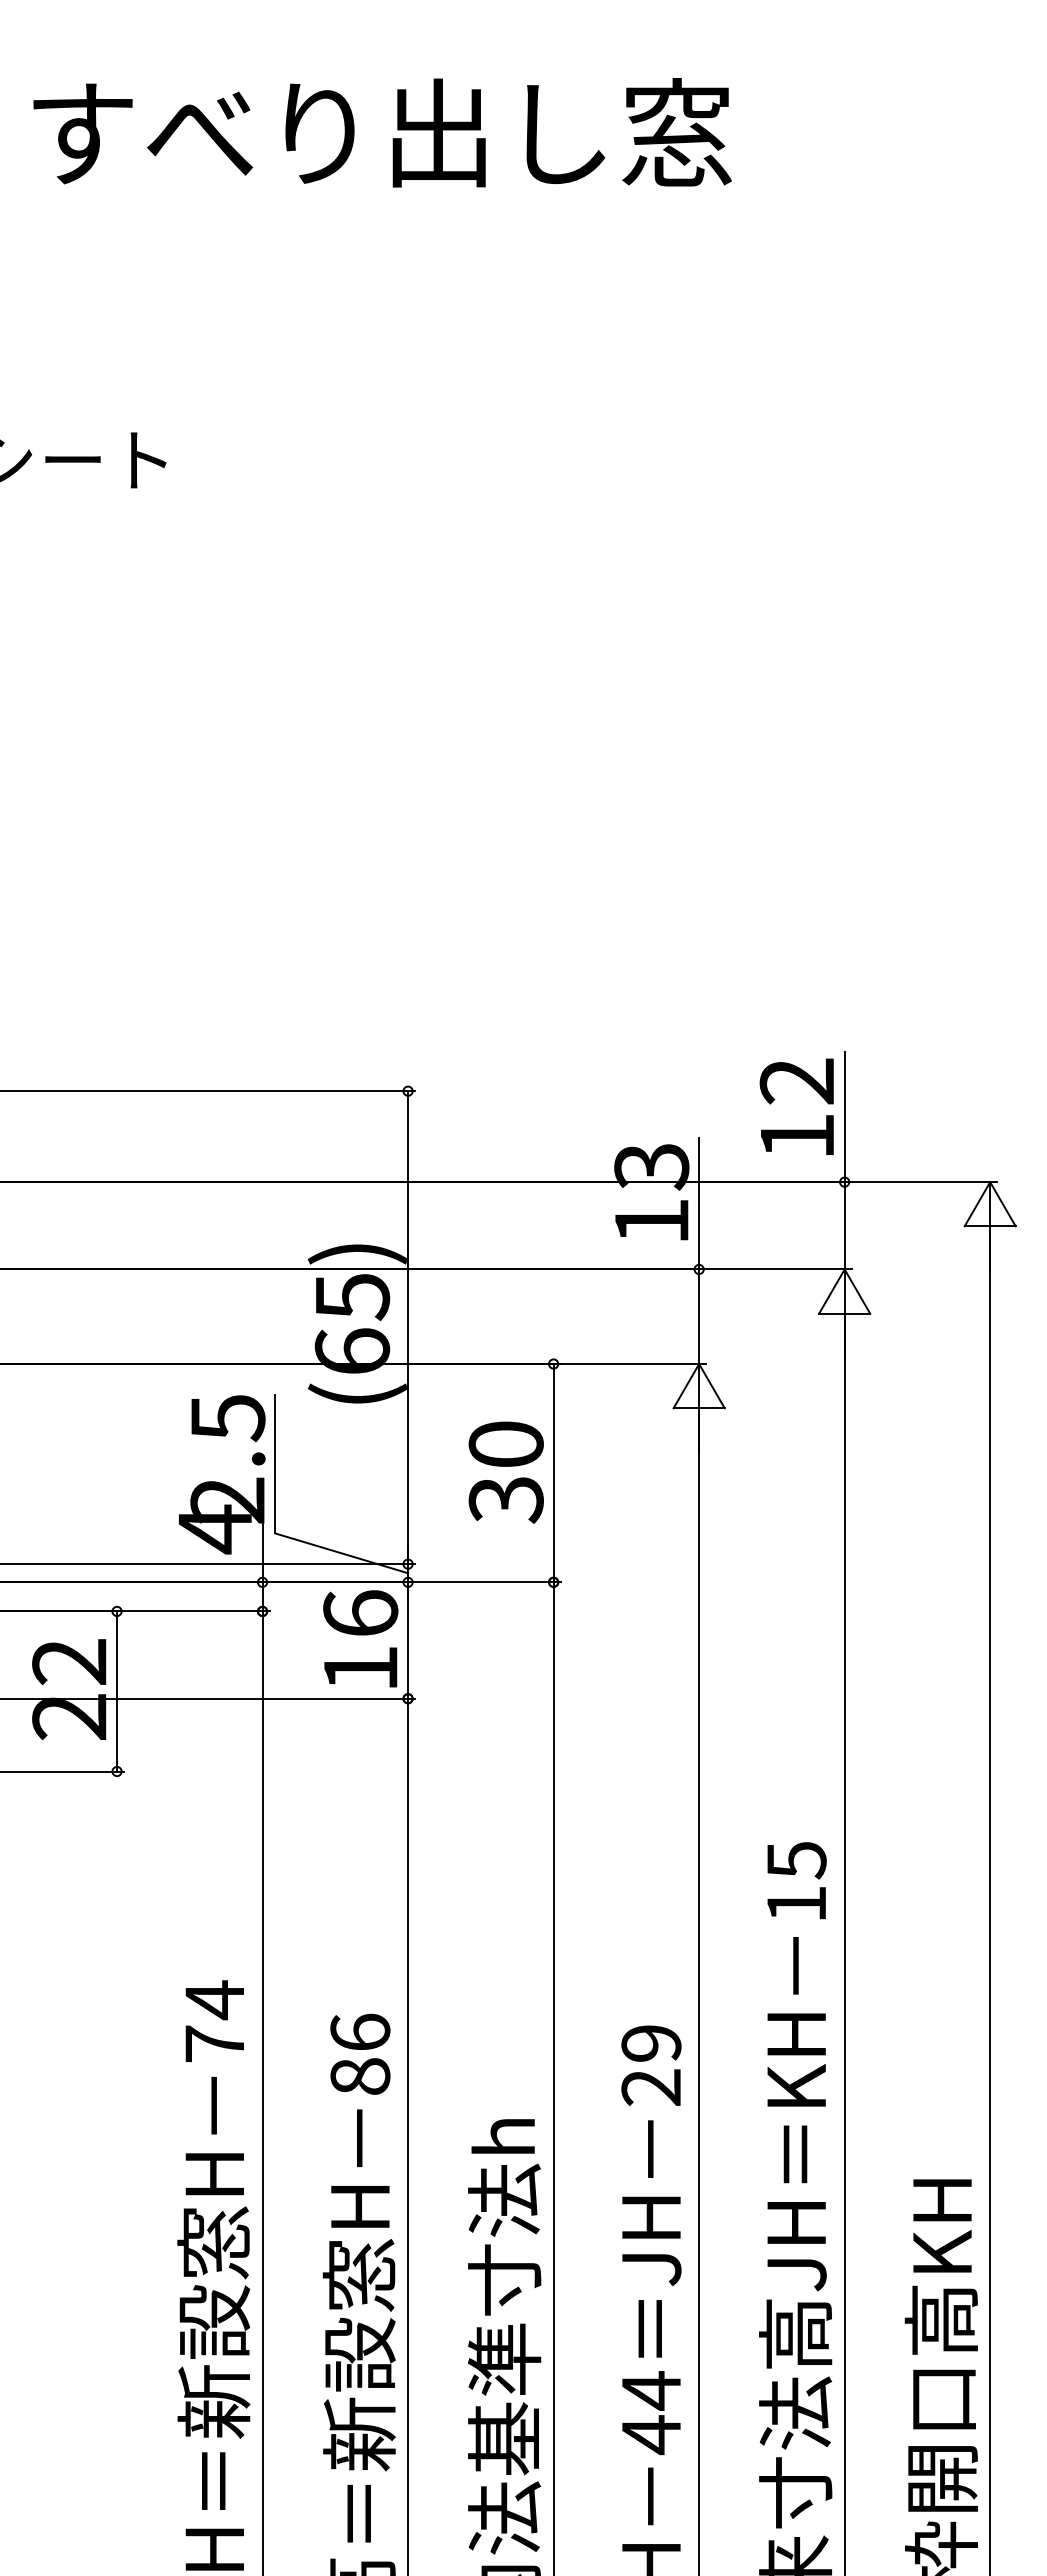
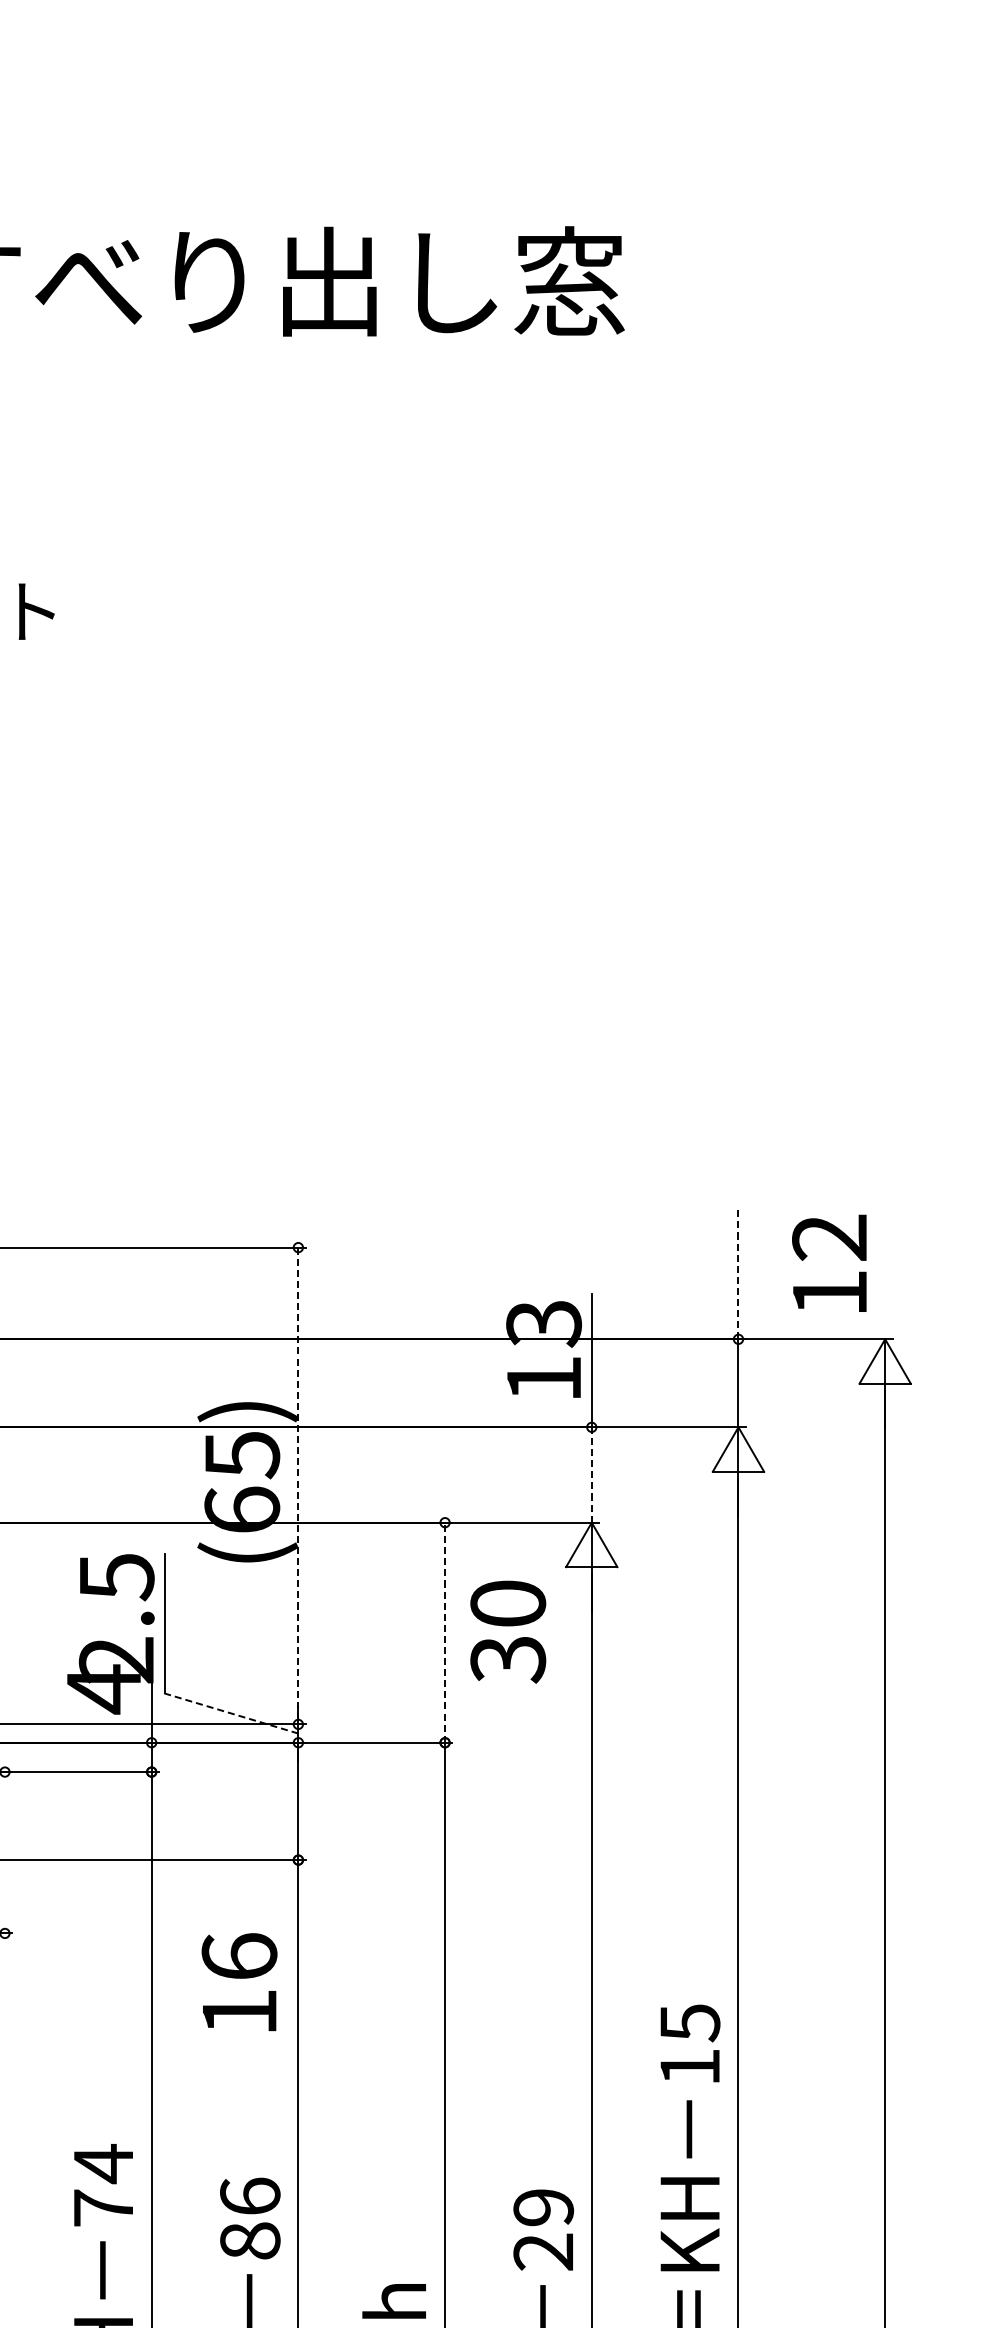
text: (796, 1106) -> (829, 1263), moved
line: (844, 1117) -> (738, 1274), solid -> dashed
line: (699, 1316) -> (592, 1474), solid -> dashed
line: (408, 1328) -> (298, 1486), solid -> dashed
text: (505, 1472) -> (507, 1632), moved
line: (553, 1472) -> (444, 1632), solid -> dashed
line: (341, 1553) -> (231, 1713), solid -> dashed
text: (360, 1638) -> (239, 1981), moved
line: (117, 1691) -> (5, 1852), removed

